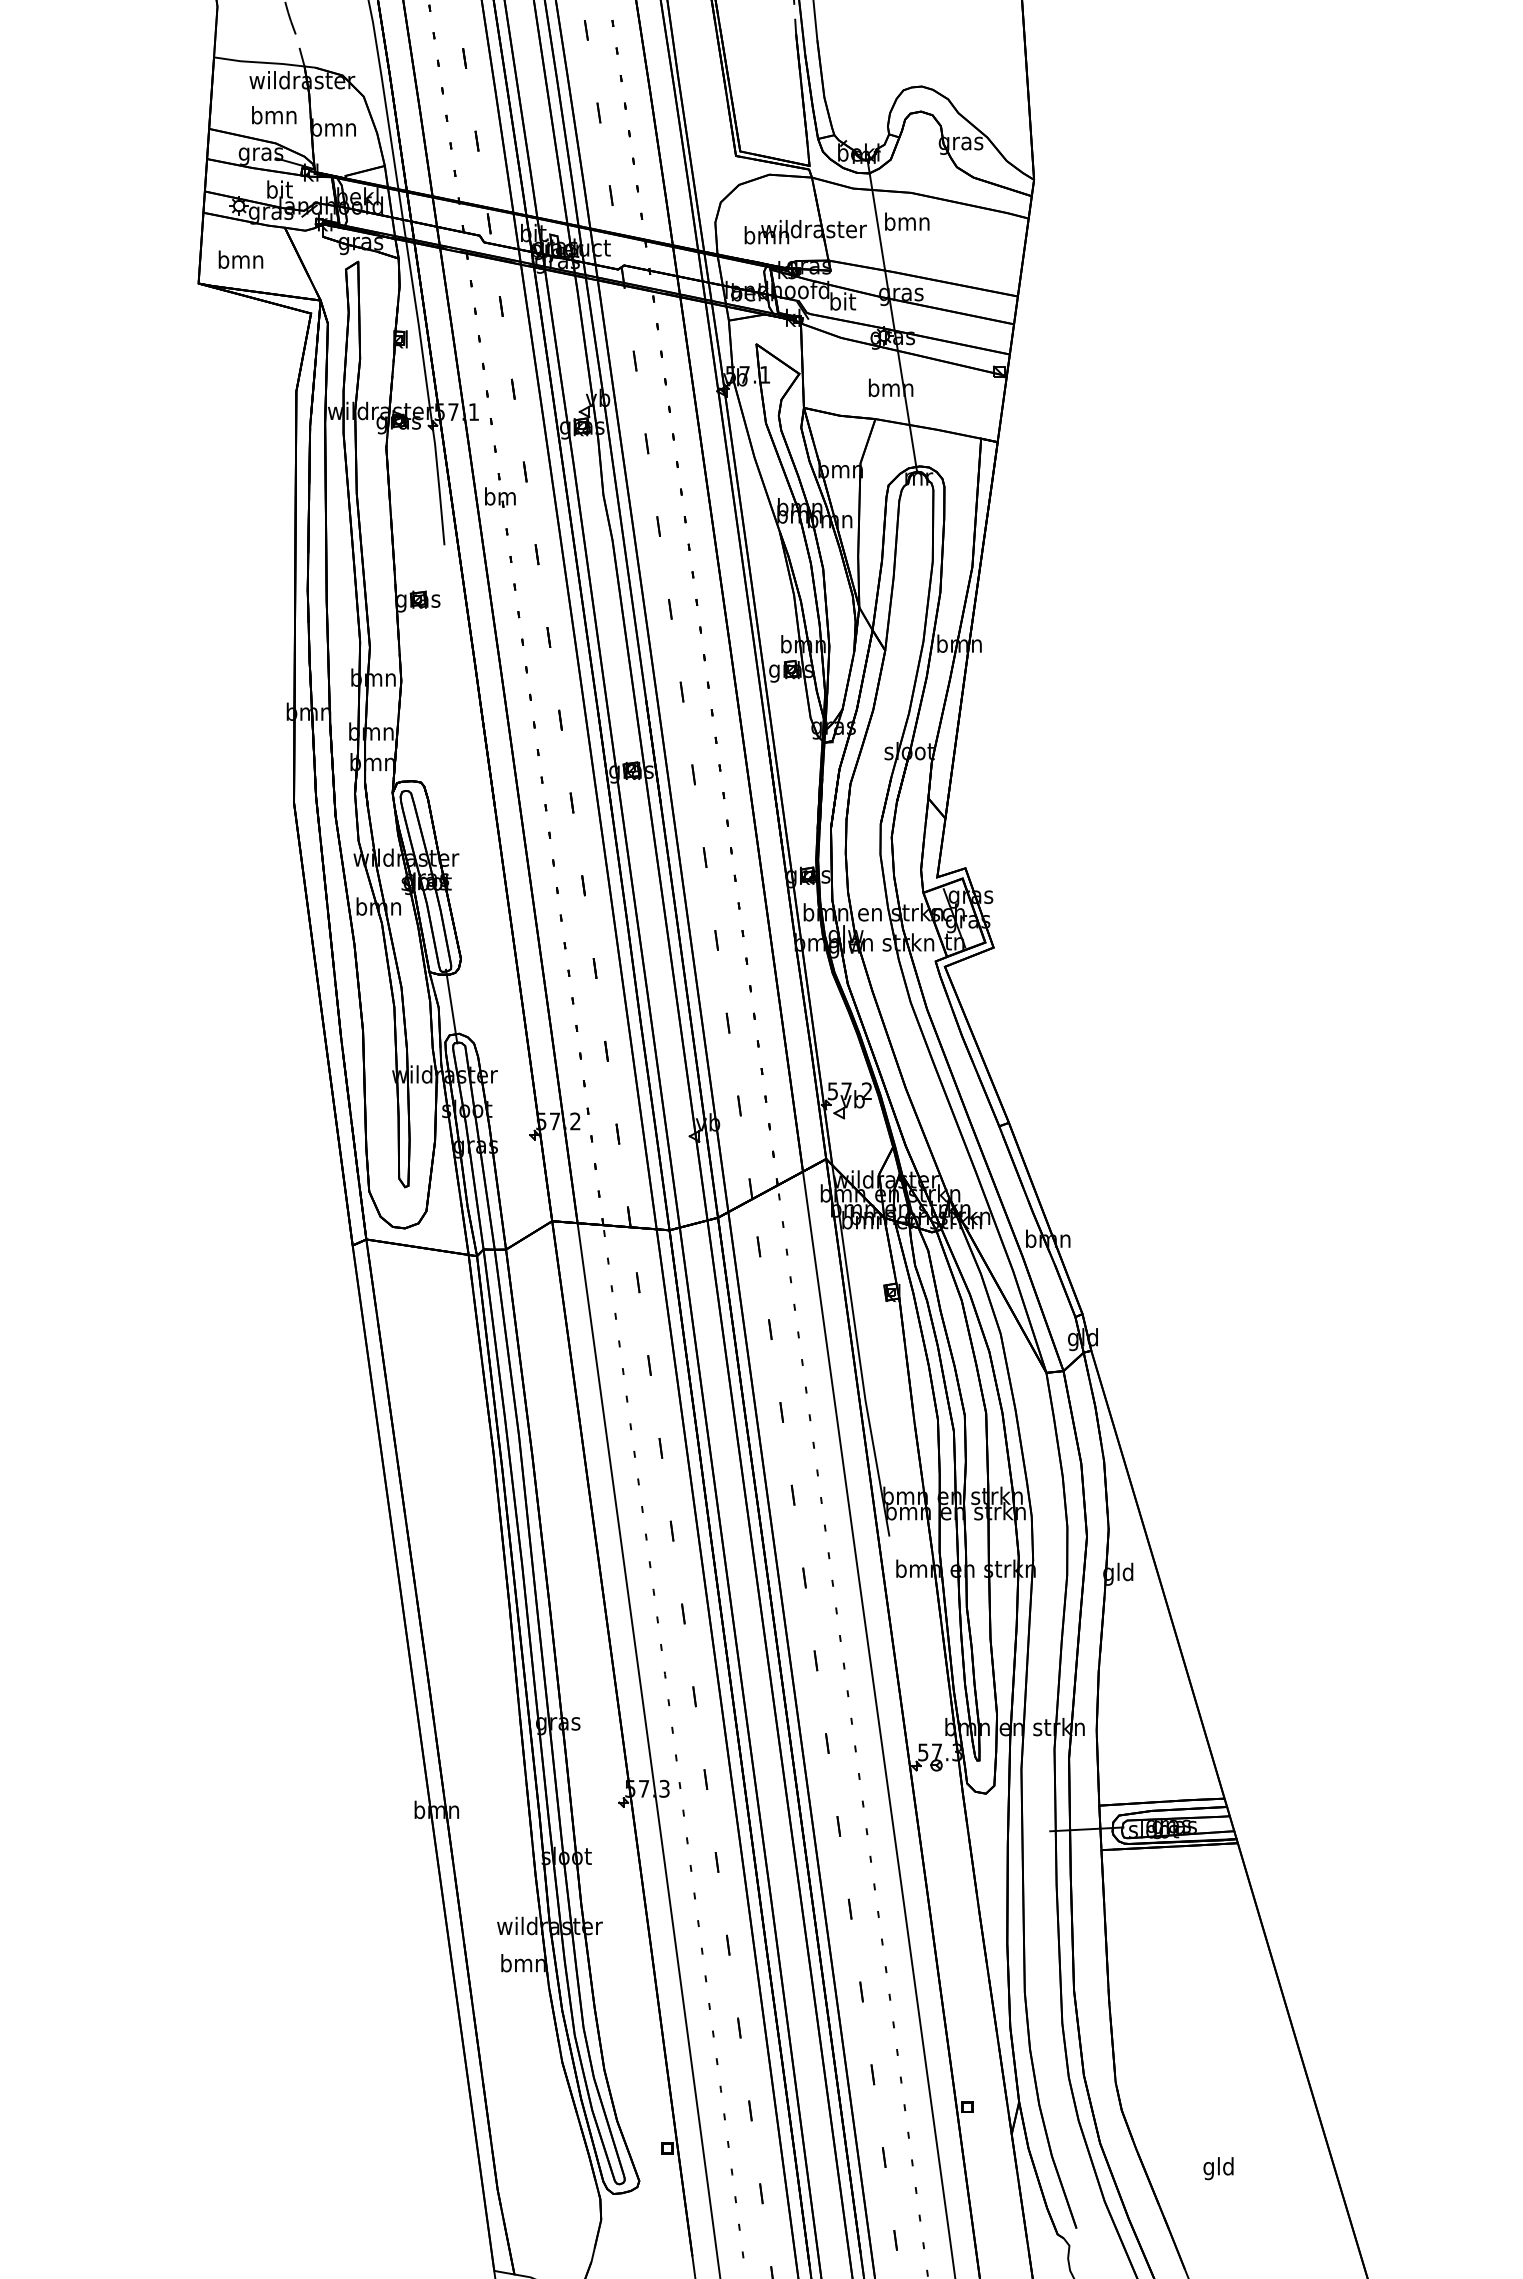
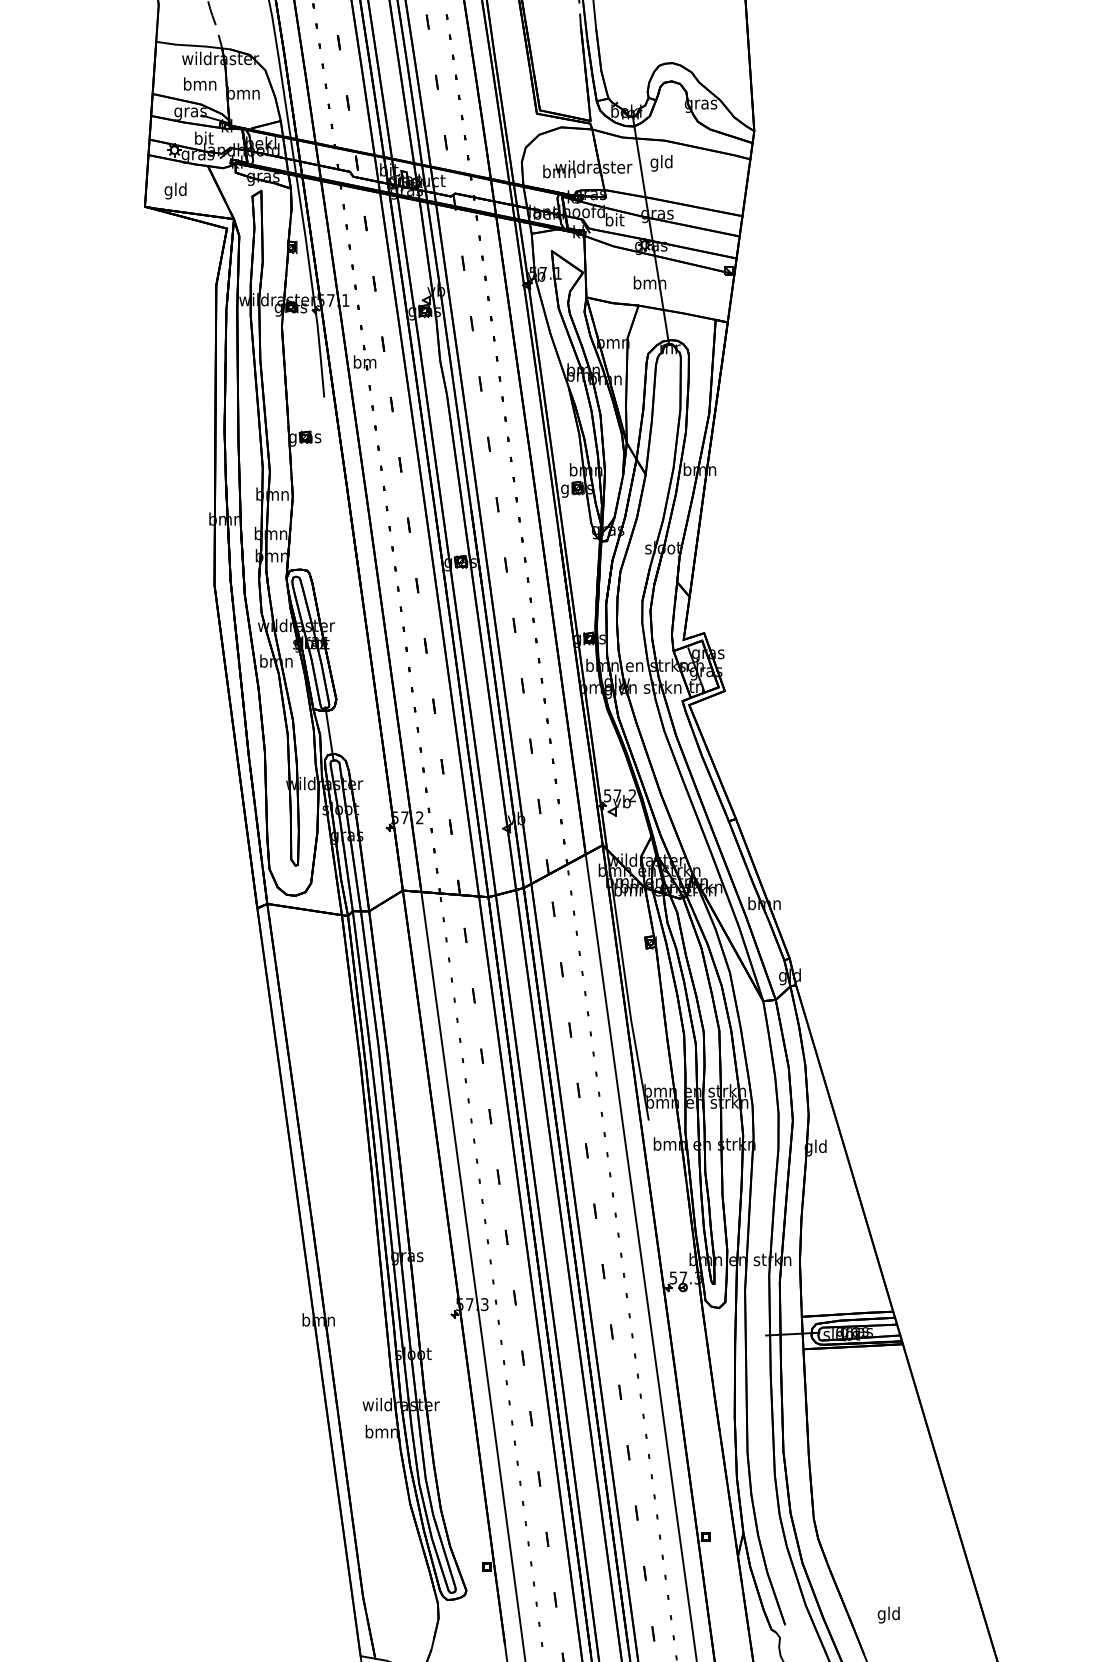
text: (907, 223) -> (661, 162), bmn -> gld
text: (240, 261) -> (175, 190), bmn -> gld
text: (1218, 2168) -> (888, 1614), moved

